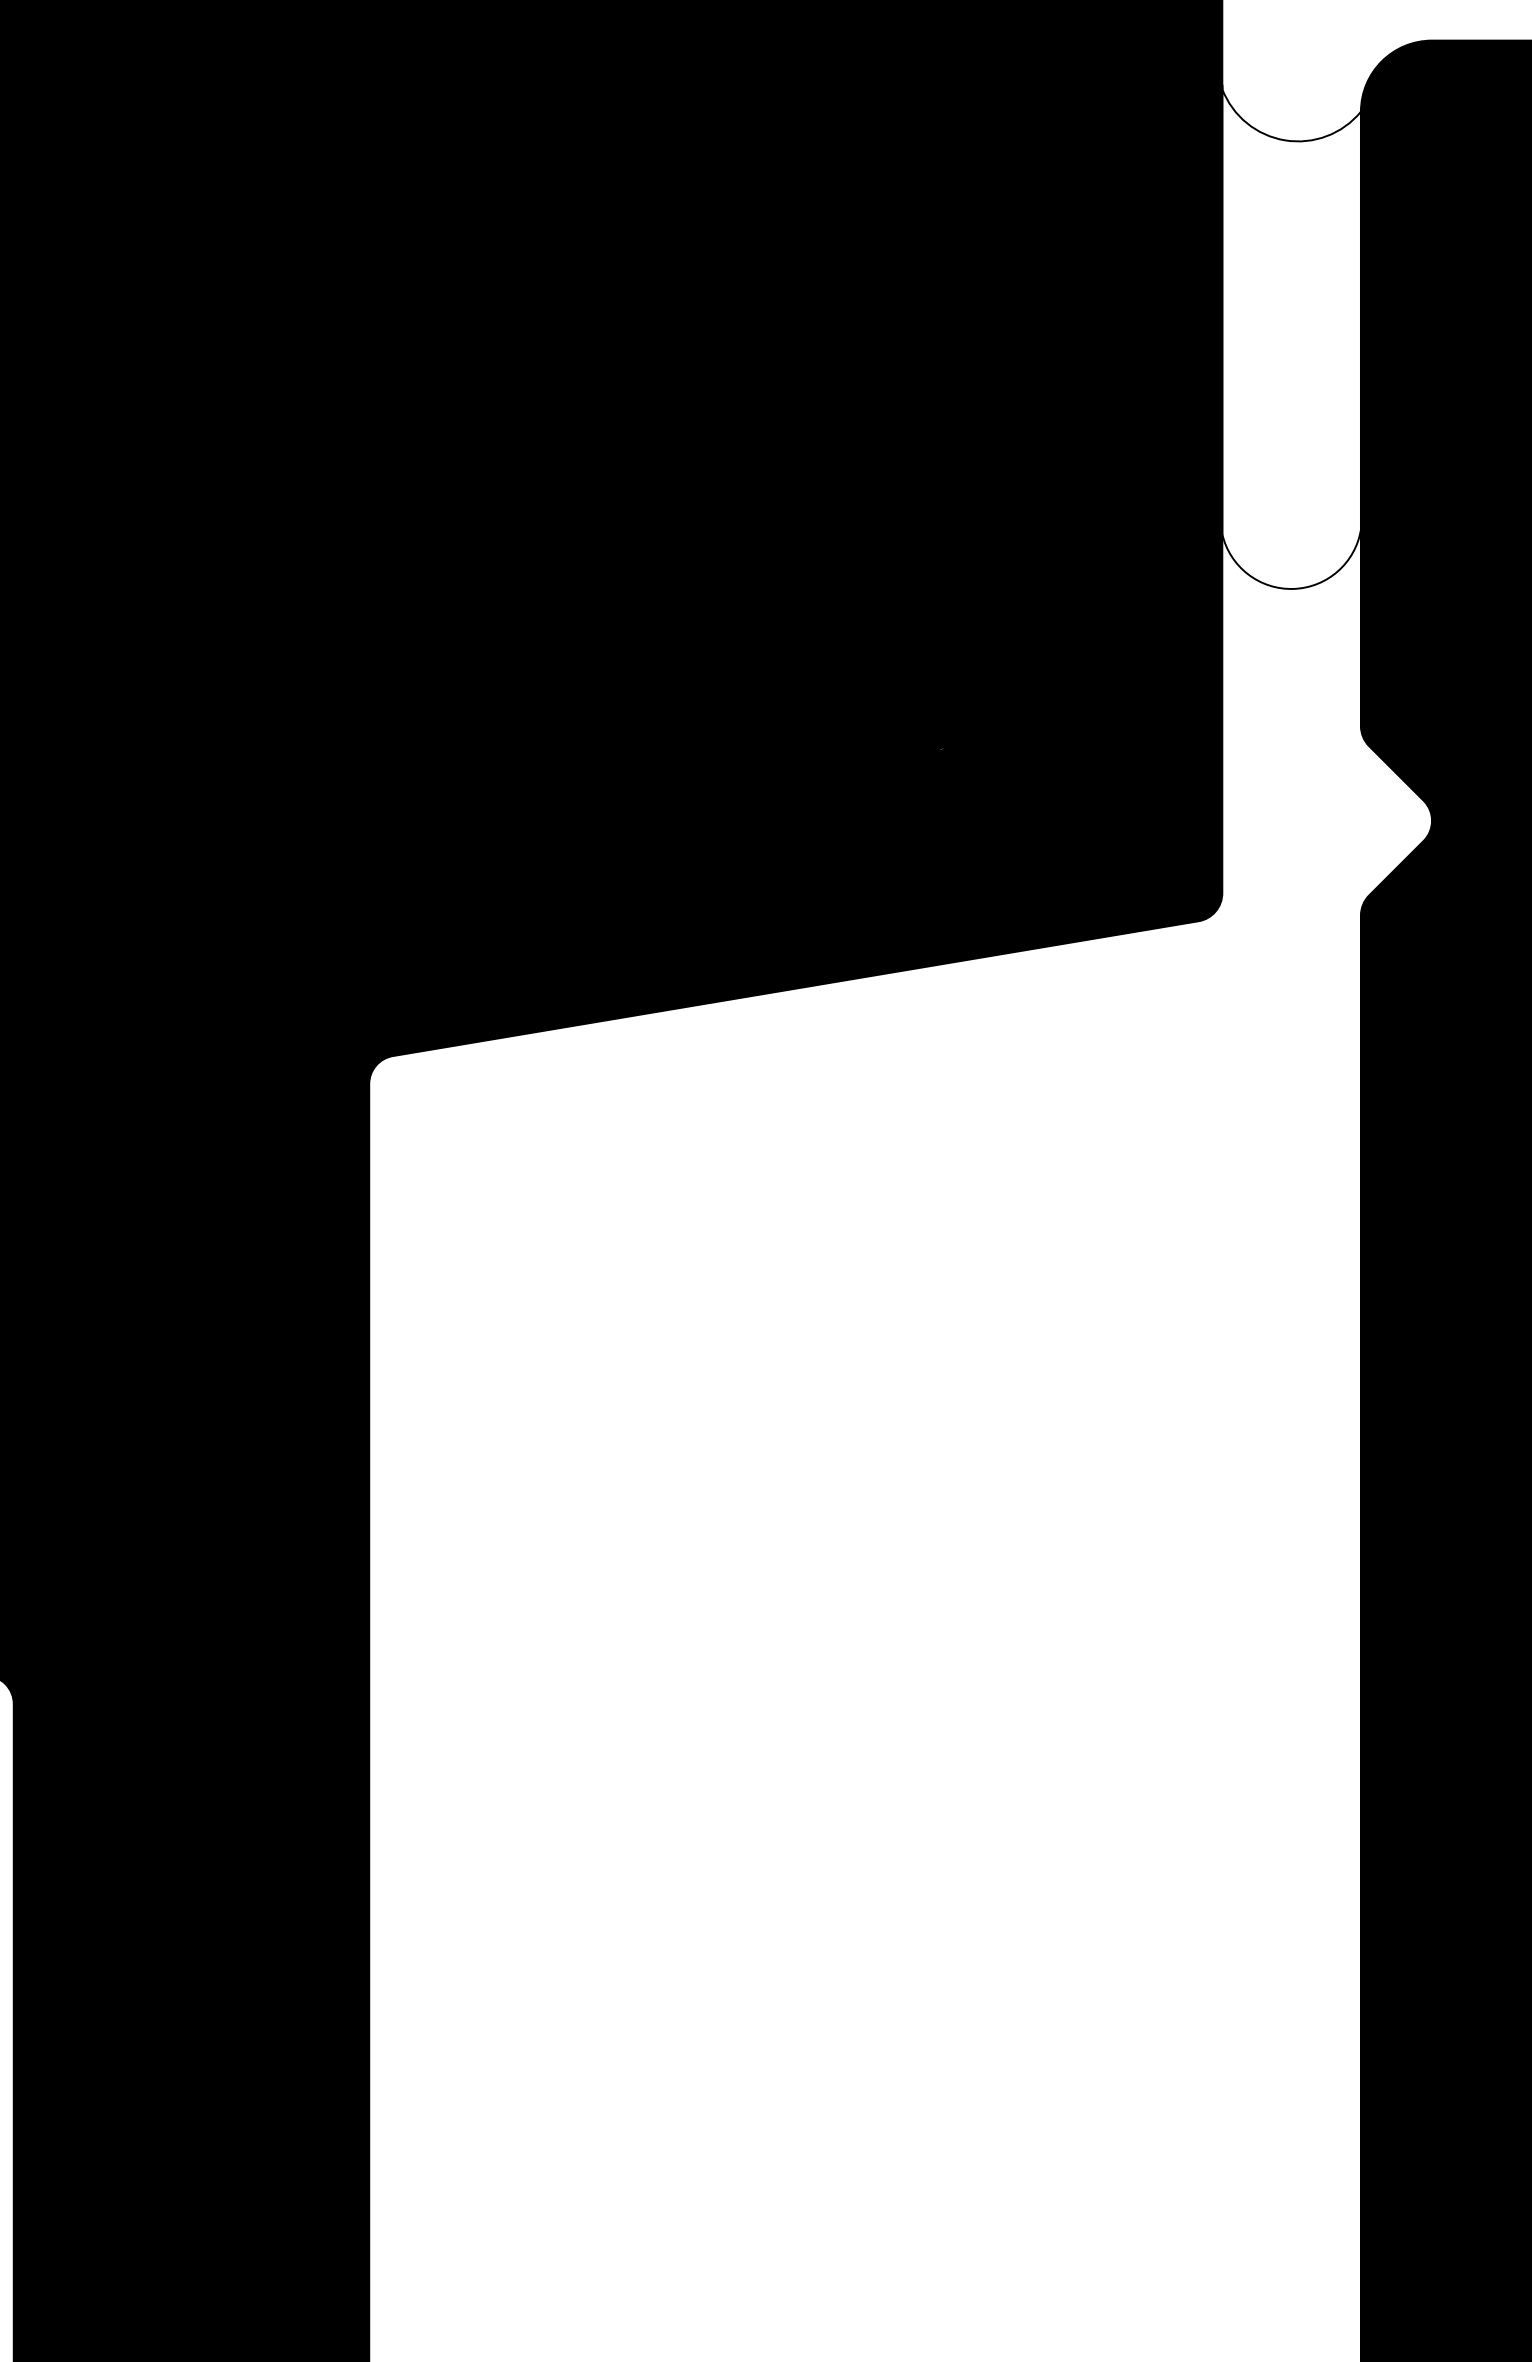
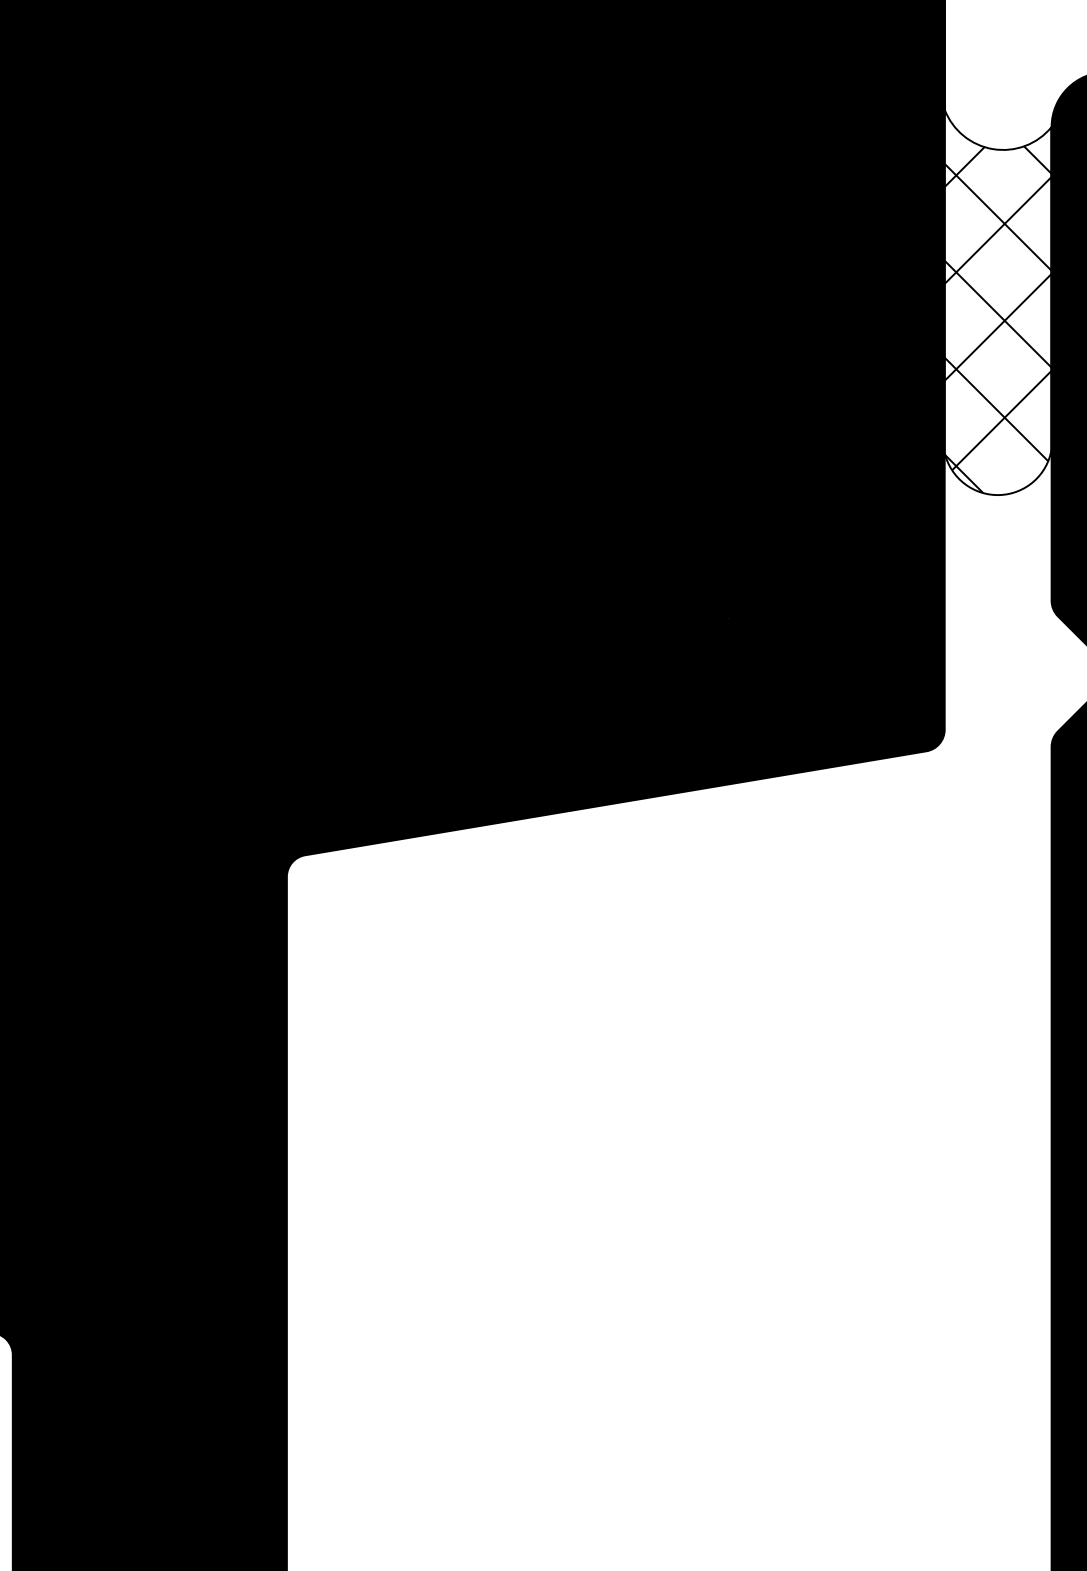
hatch: (1291, 361) -> (998, 319), added

